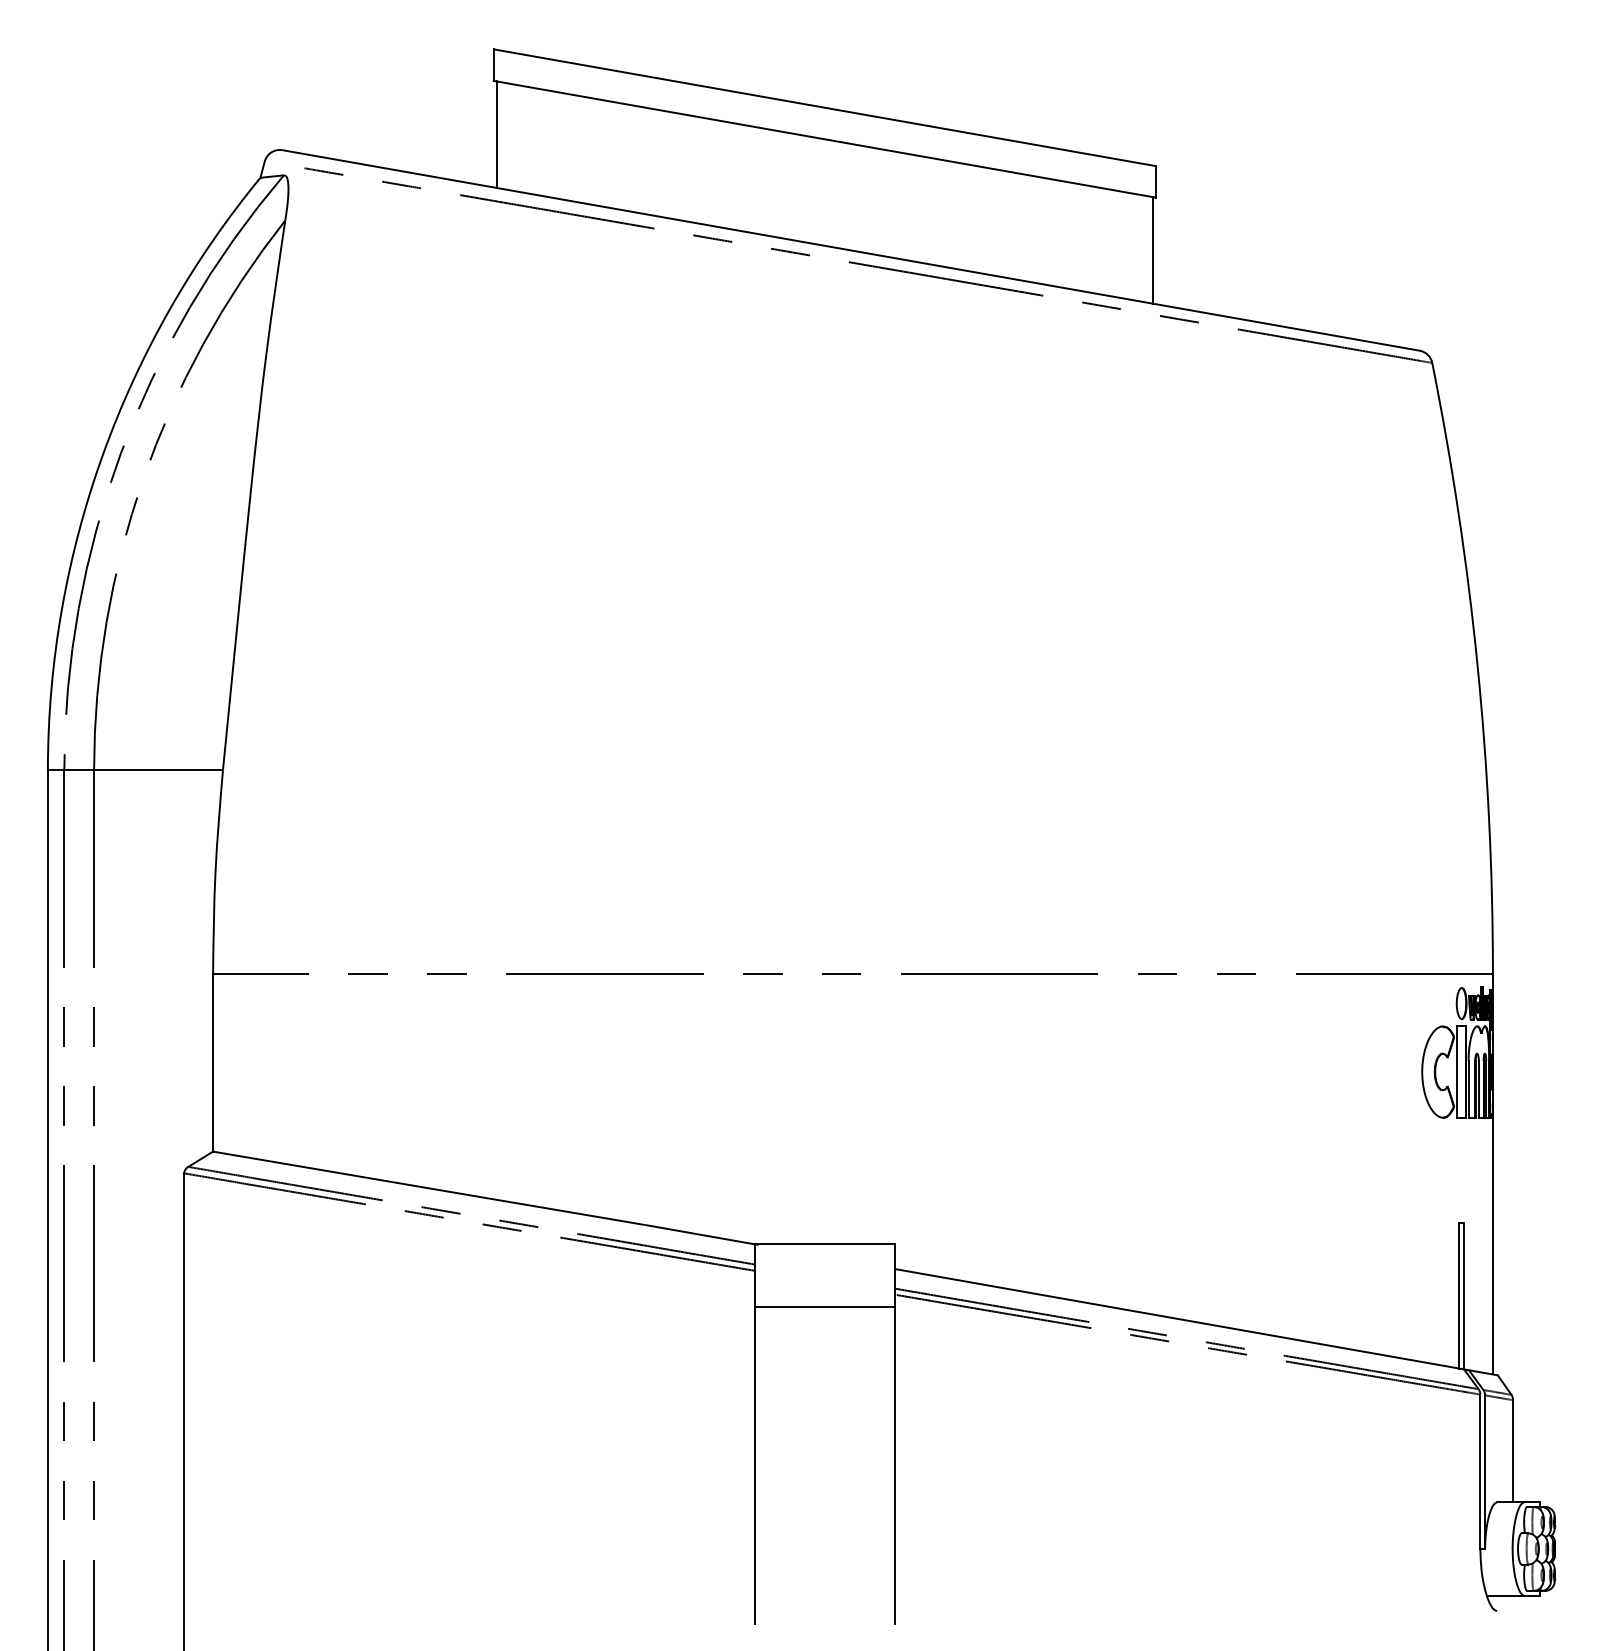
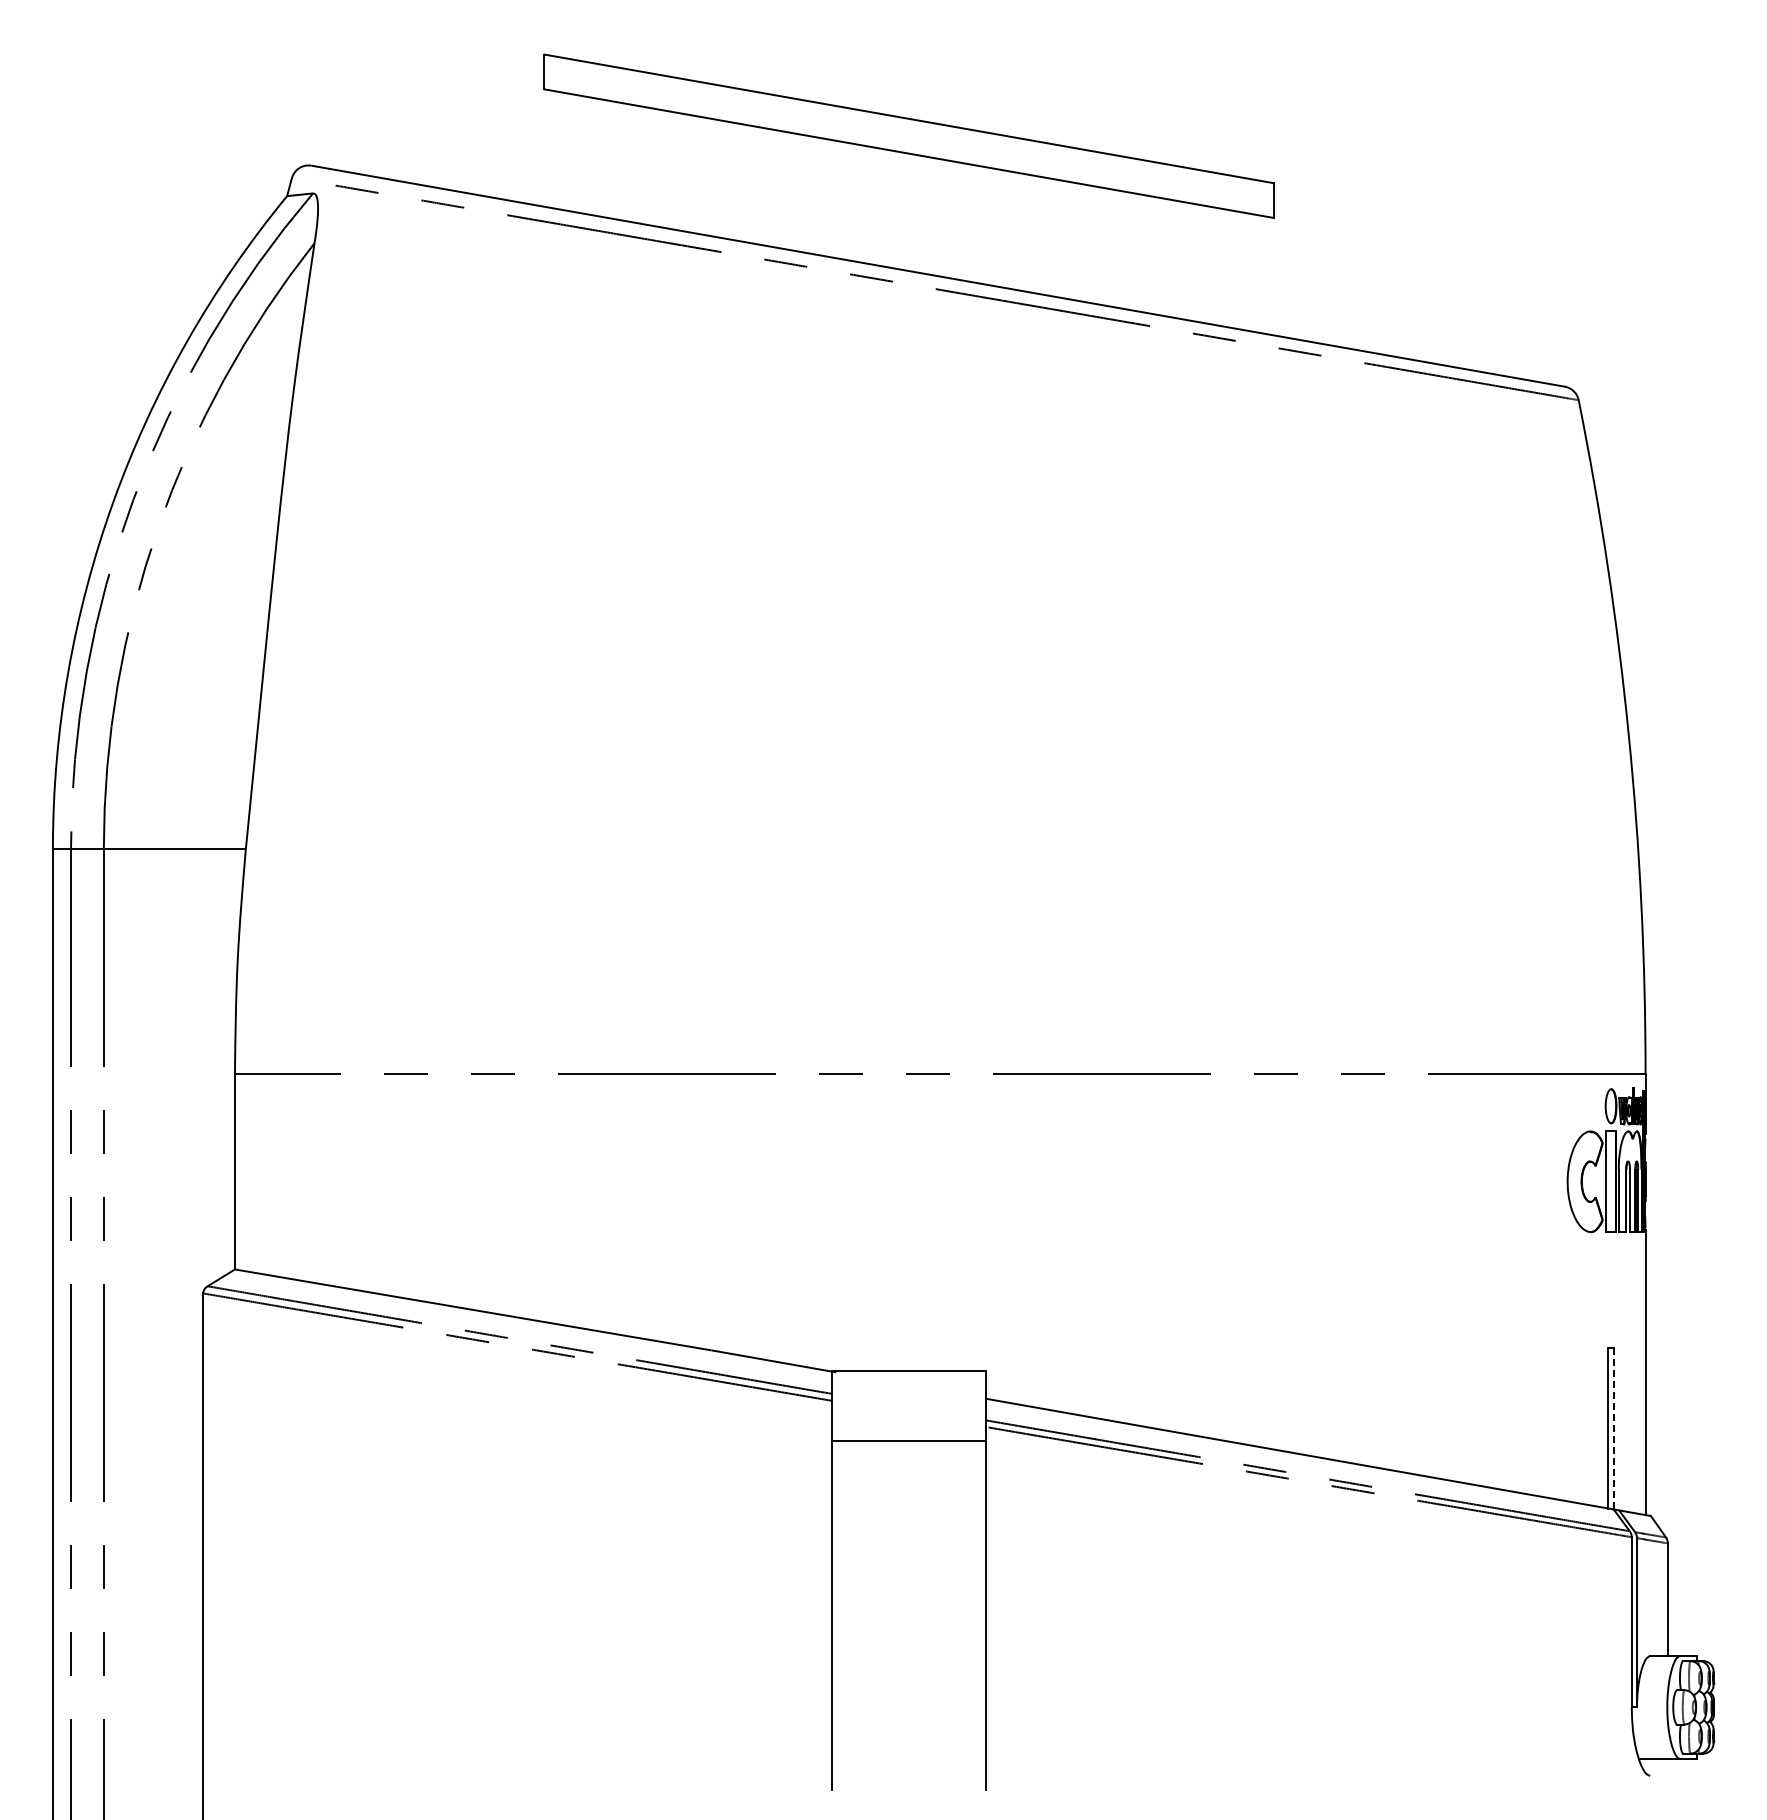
line: (496, 134) -> (547, 148), removed
line: (1152, 249) -> (1270, 275), removed
line: (1463, 1295) -> (1613, 1428), solid -> dashed

